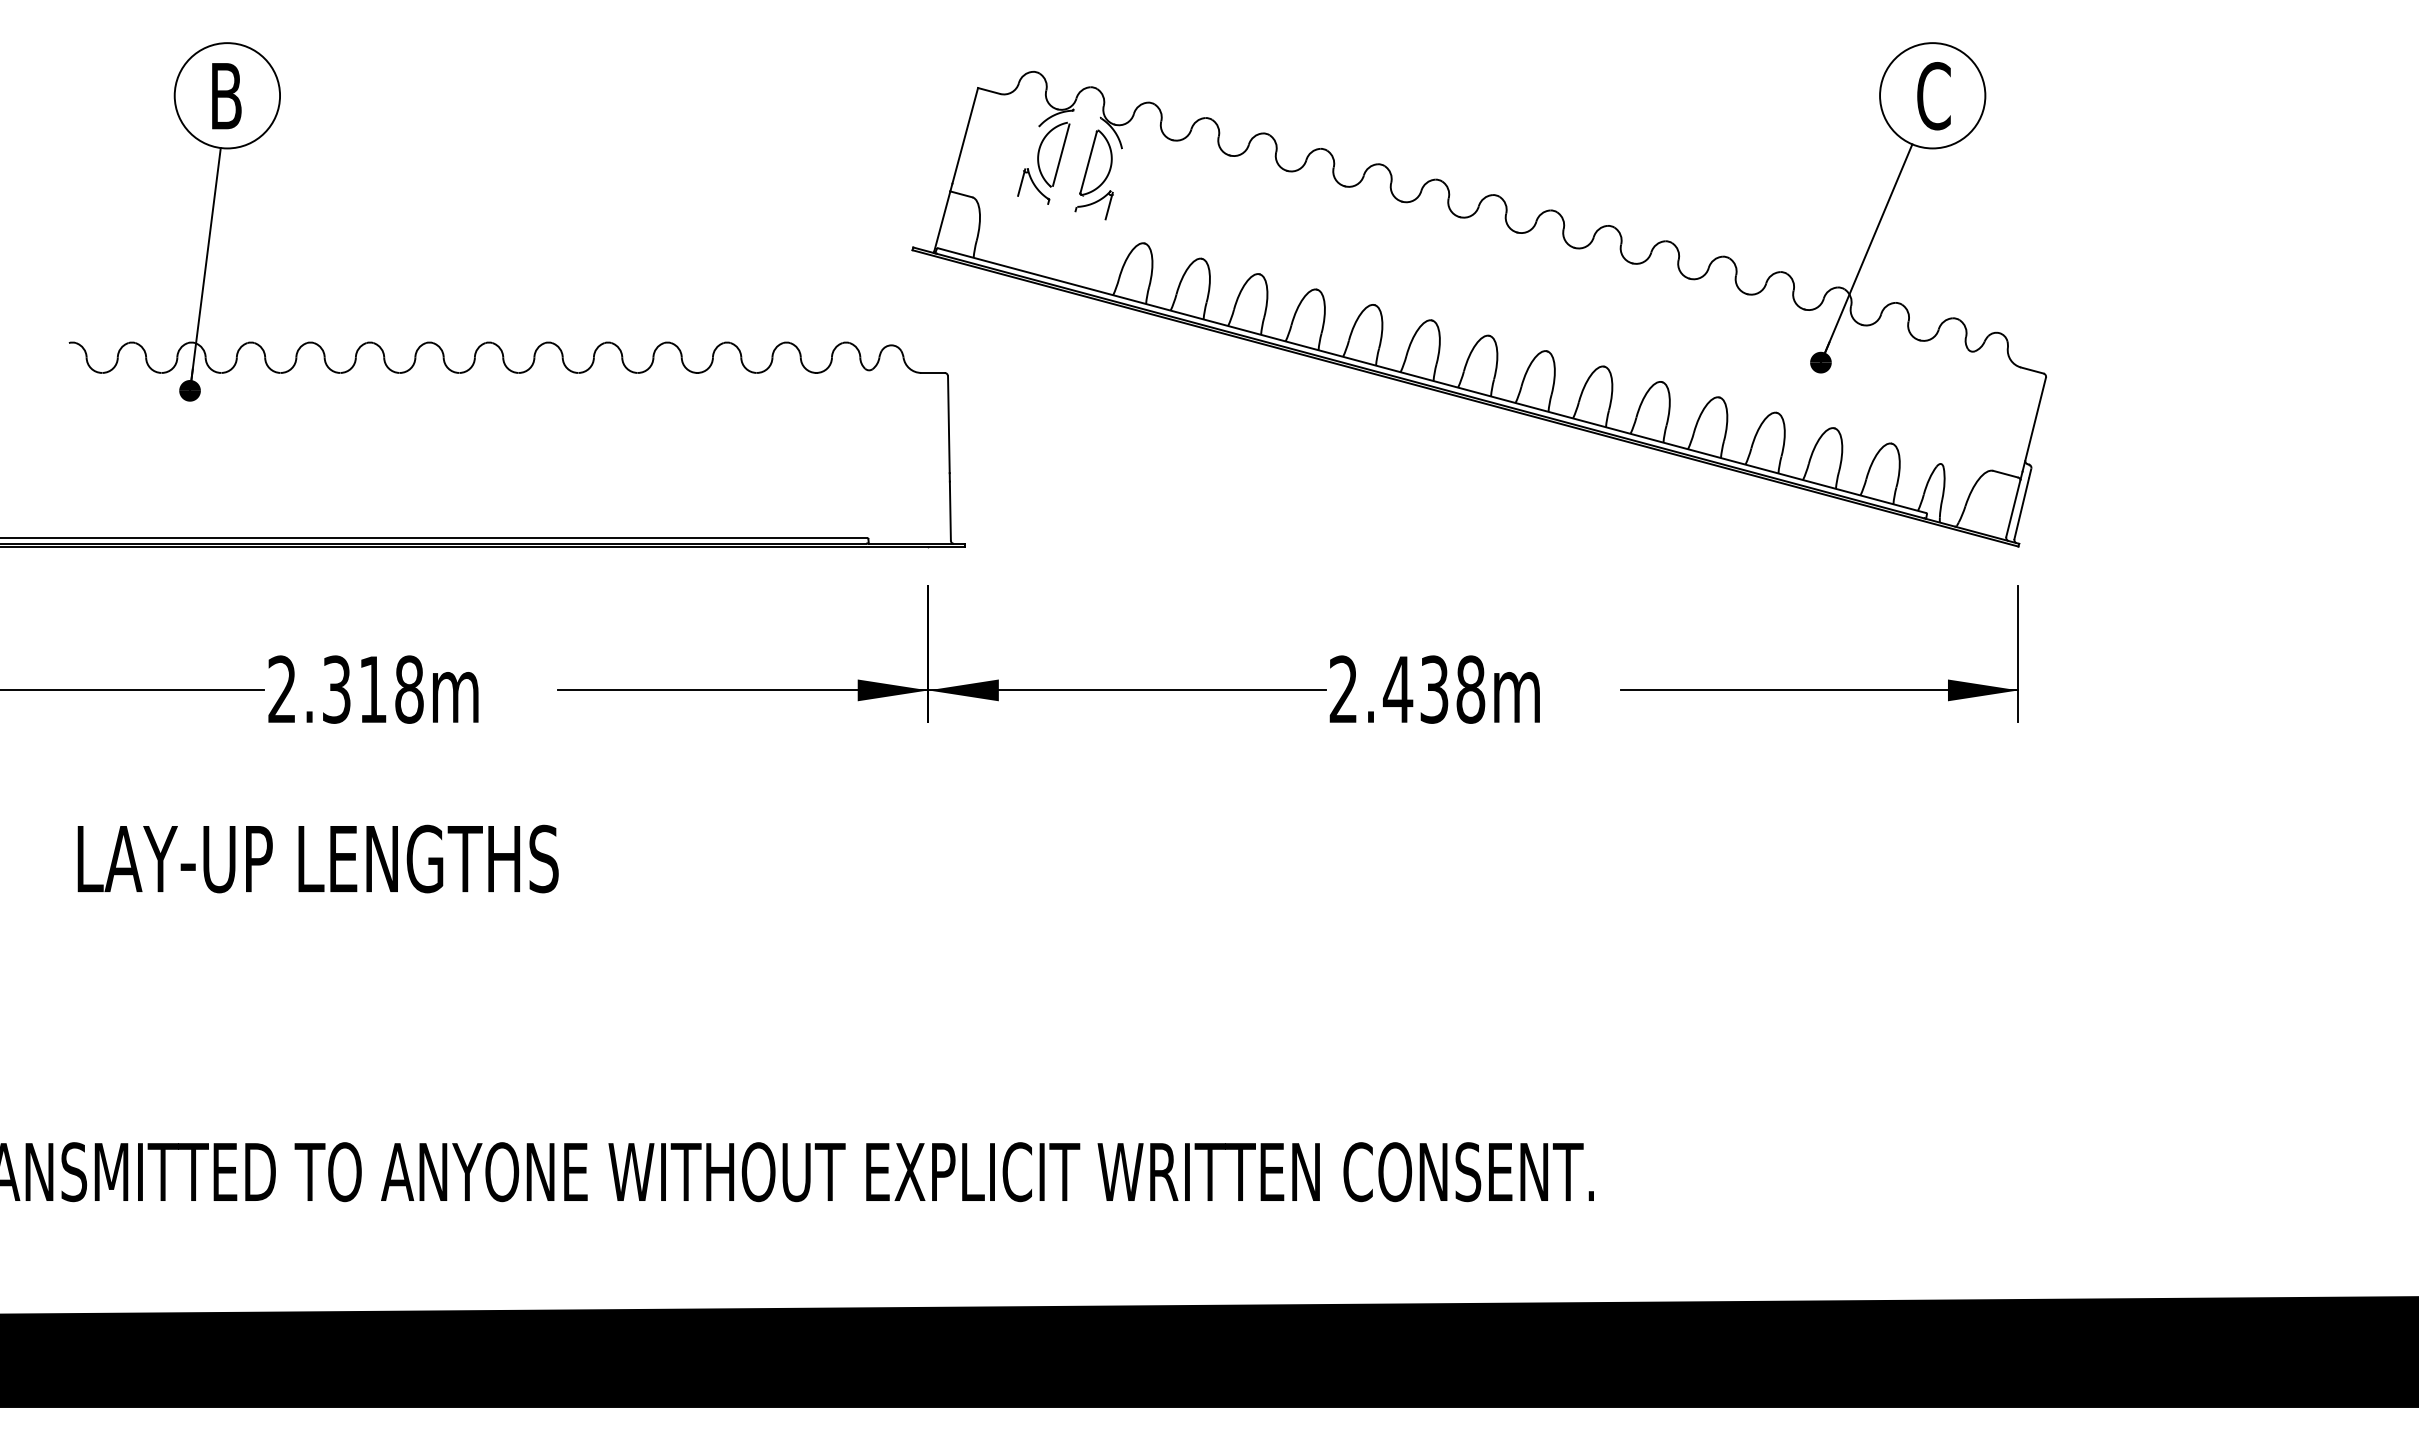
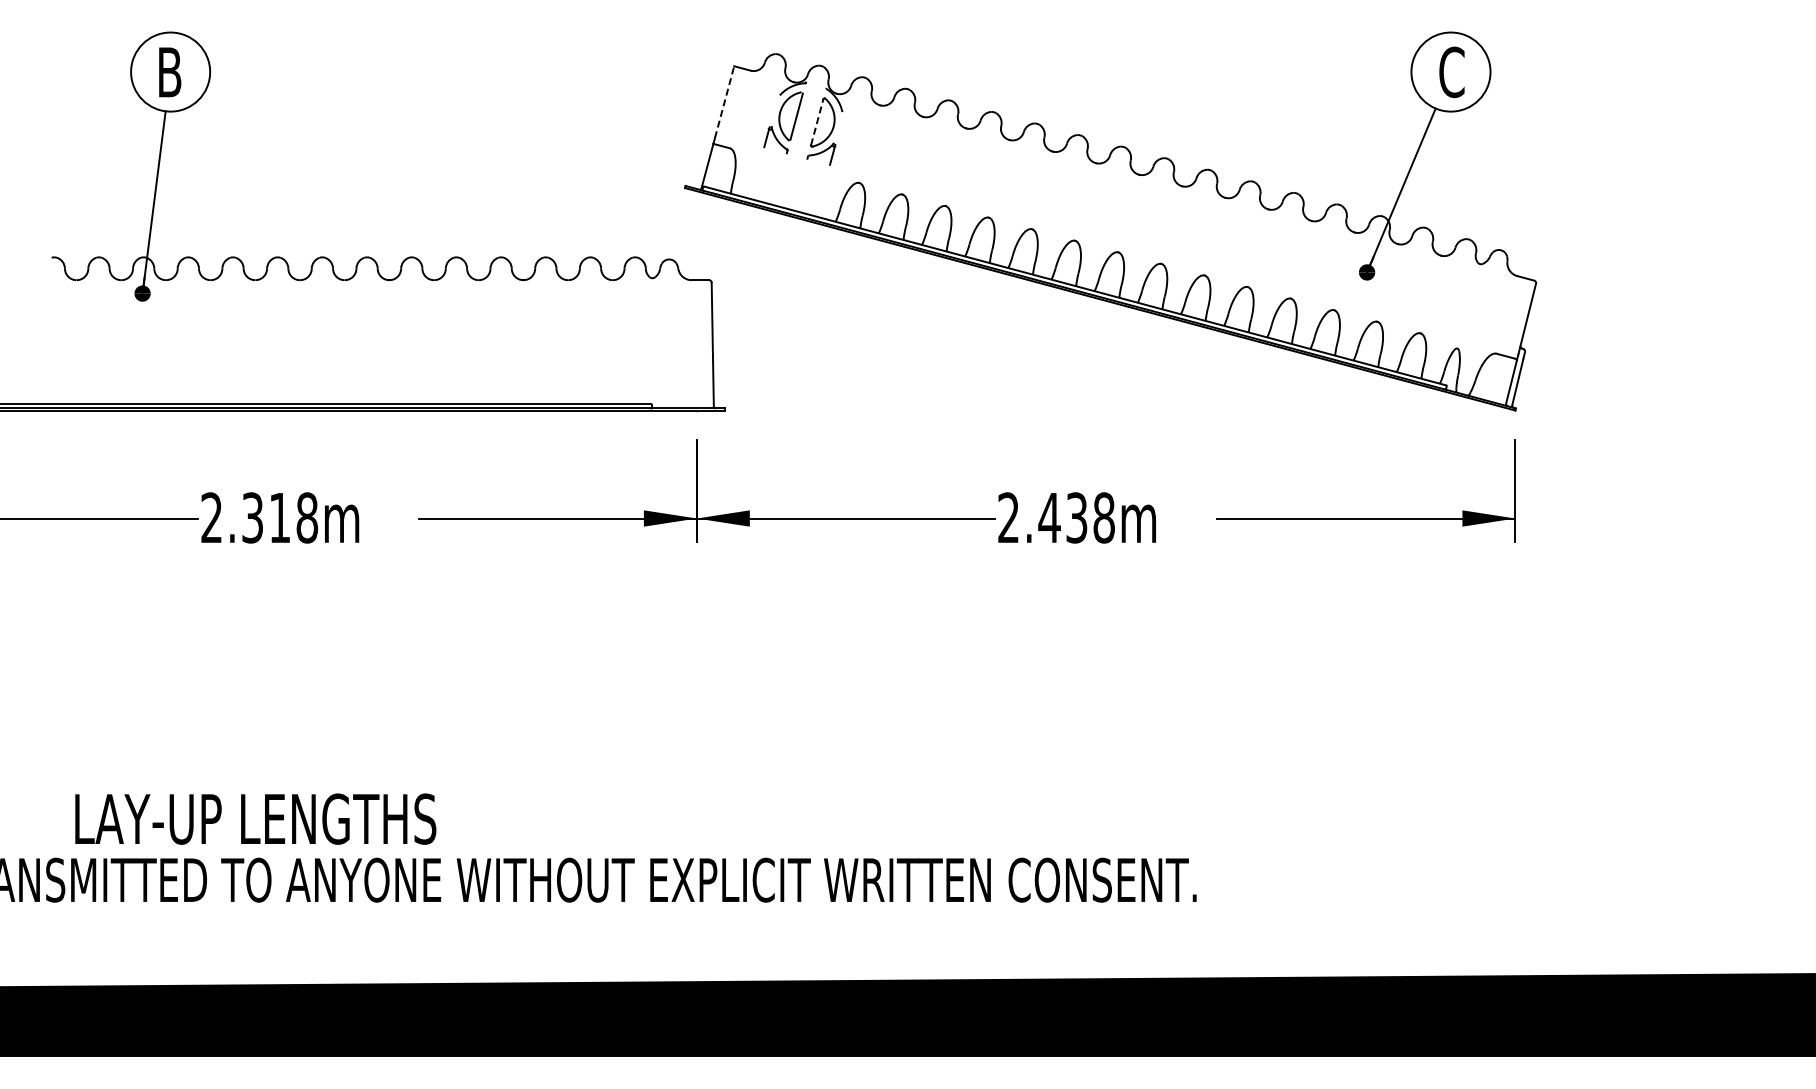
line: (965, 134) -> (724, 101), solid -> dashed
line: (1088, 162) -> (817, 122), solid -> dashed
text: (317, 858) -> (255, 818), moved

